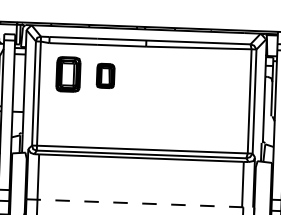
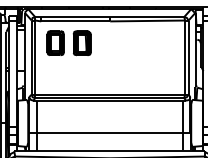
part: (104, 76) -> (81, 43), size x1.43
line: (139, 202) -> (109, 132), dashed -> solid

